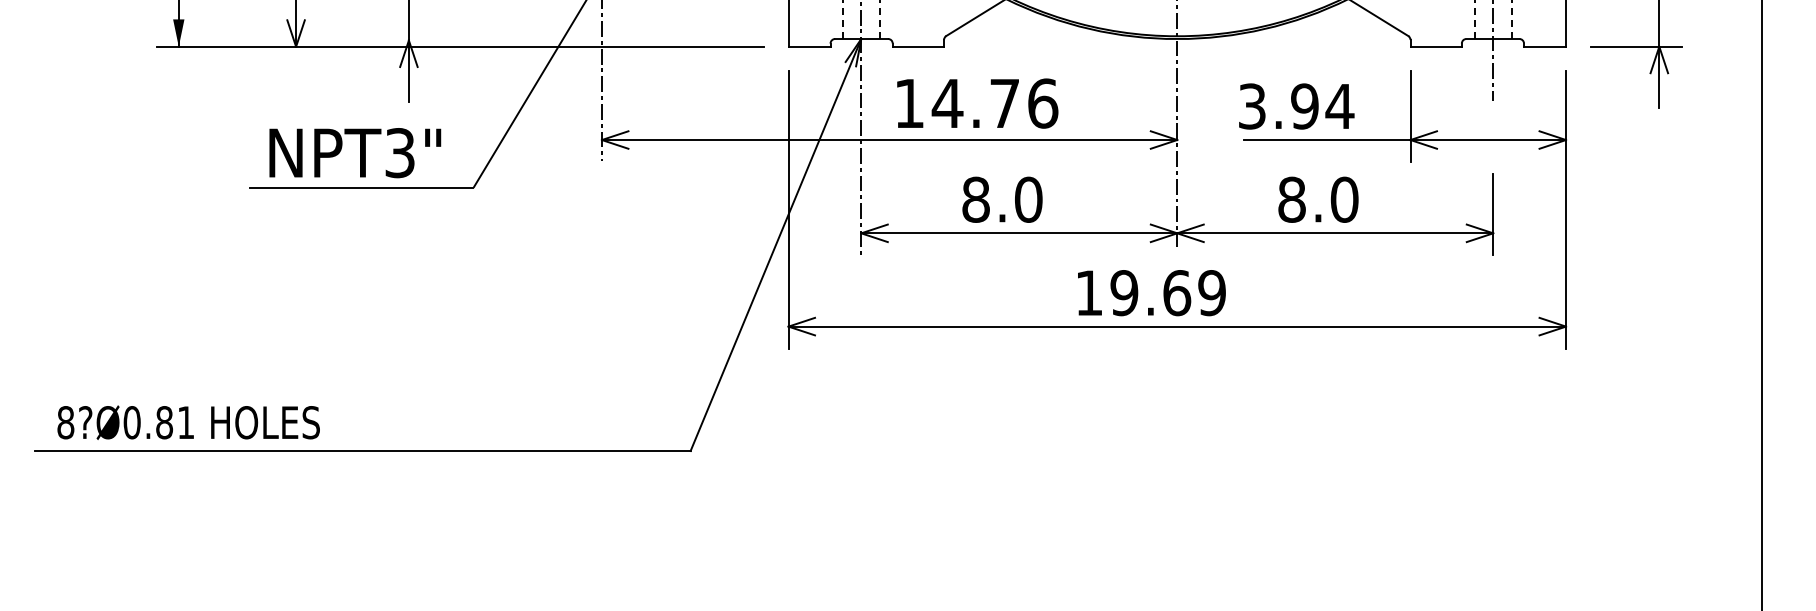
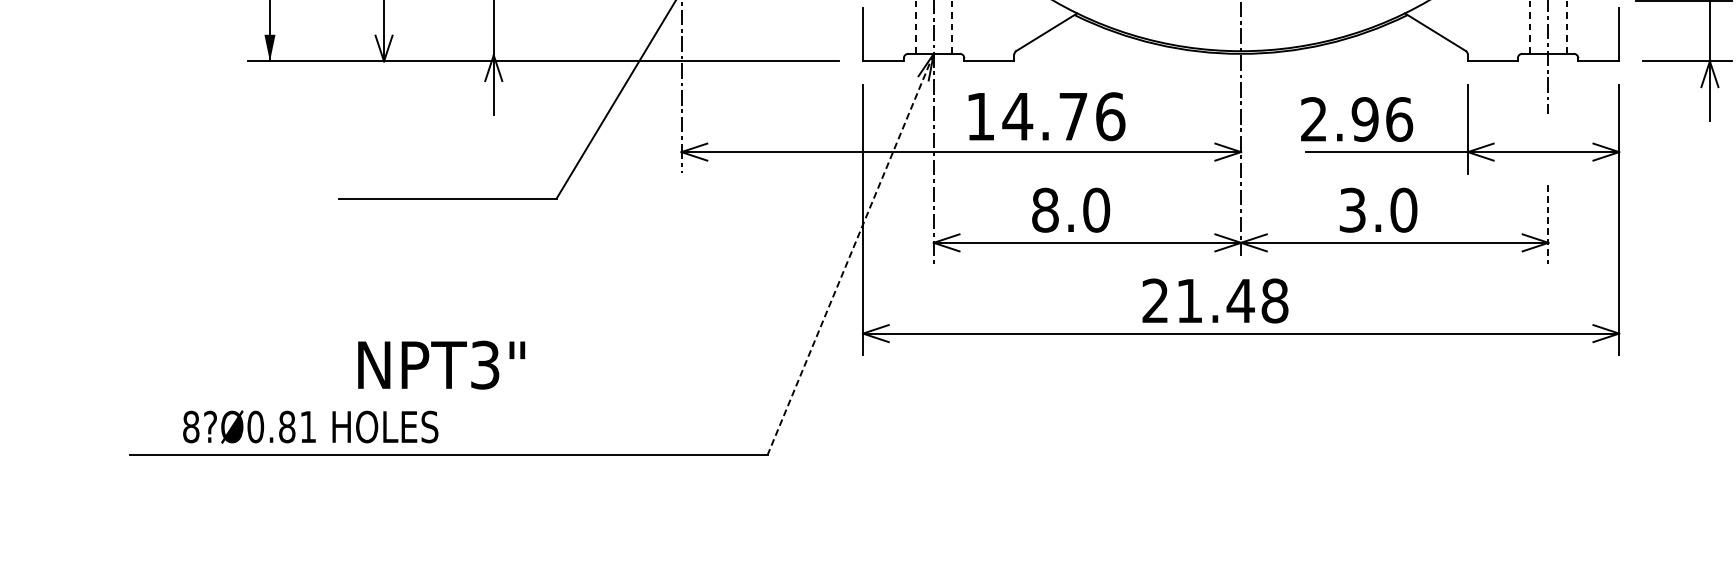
text: (1296, 106) -> (1357, 119), 3.94 -> 2.96
text: (355, 153) -> (441, 365), moved
text: (1291, 199) -> (1352, 209), 8.0 -> 3.0
line: (1493, 214) -> (1548, 224), solid -> dashed
line: (775, 245) -> (850, 254), solid -> dashed
text: (1150, 293) -> (1215, 301), 19.69 -> 21.48
text: (188, 422) -> (310, 426), moved

